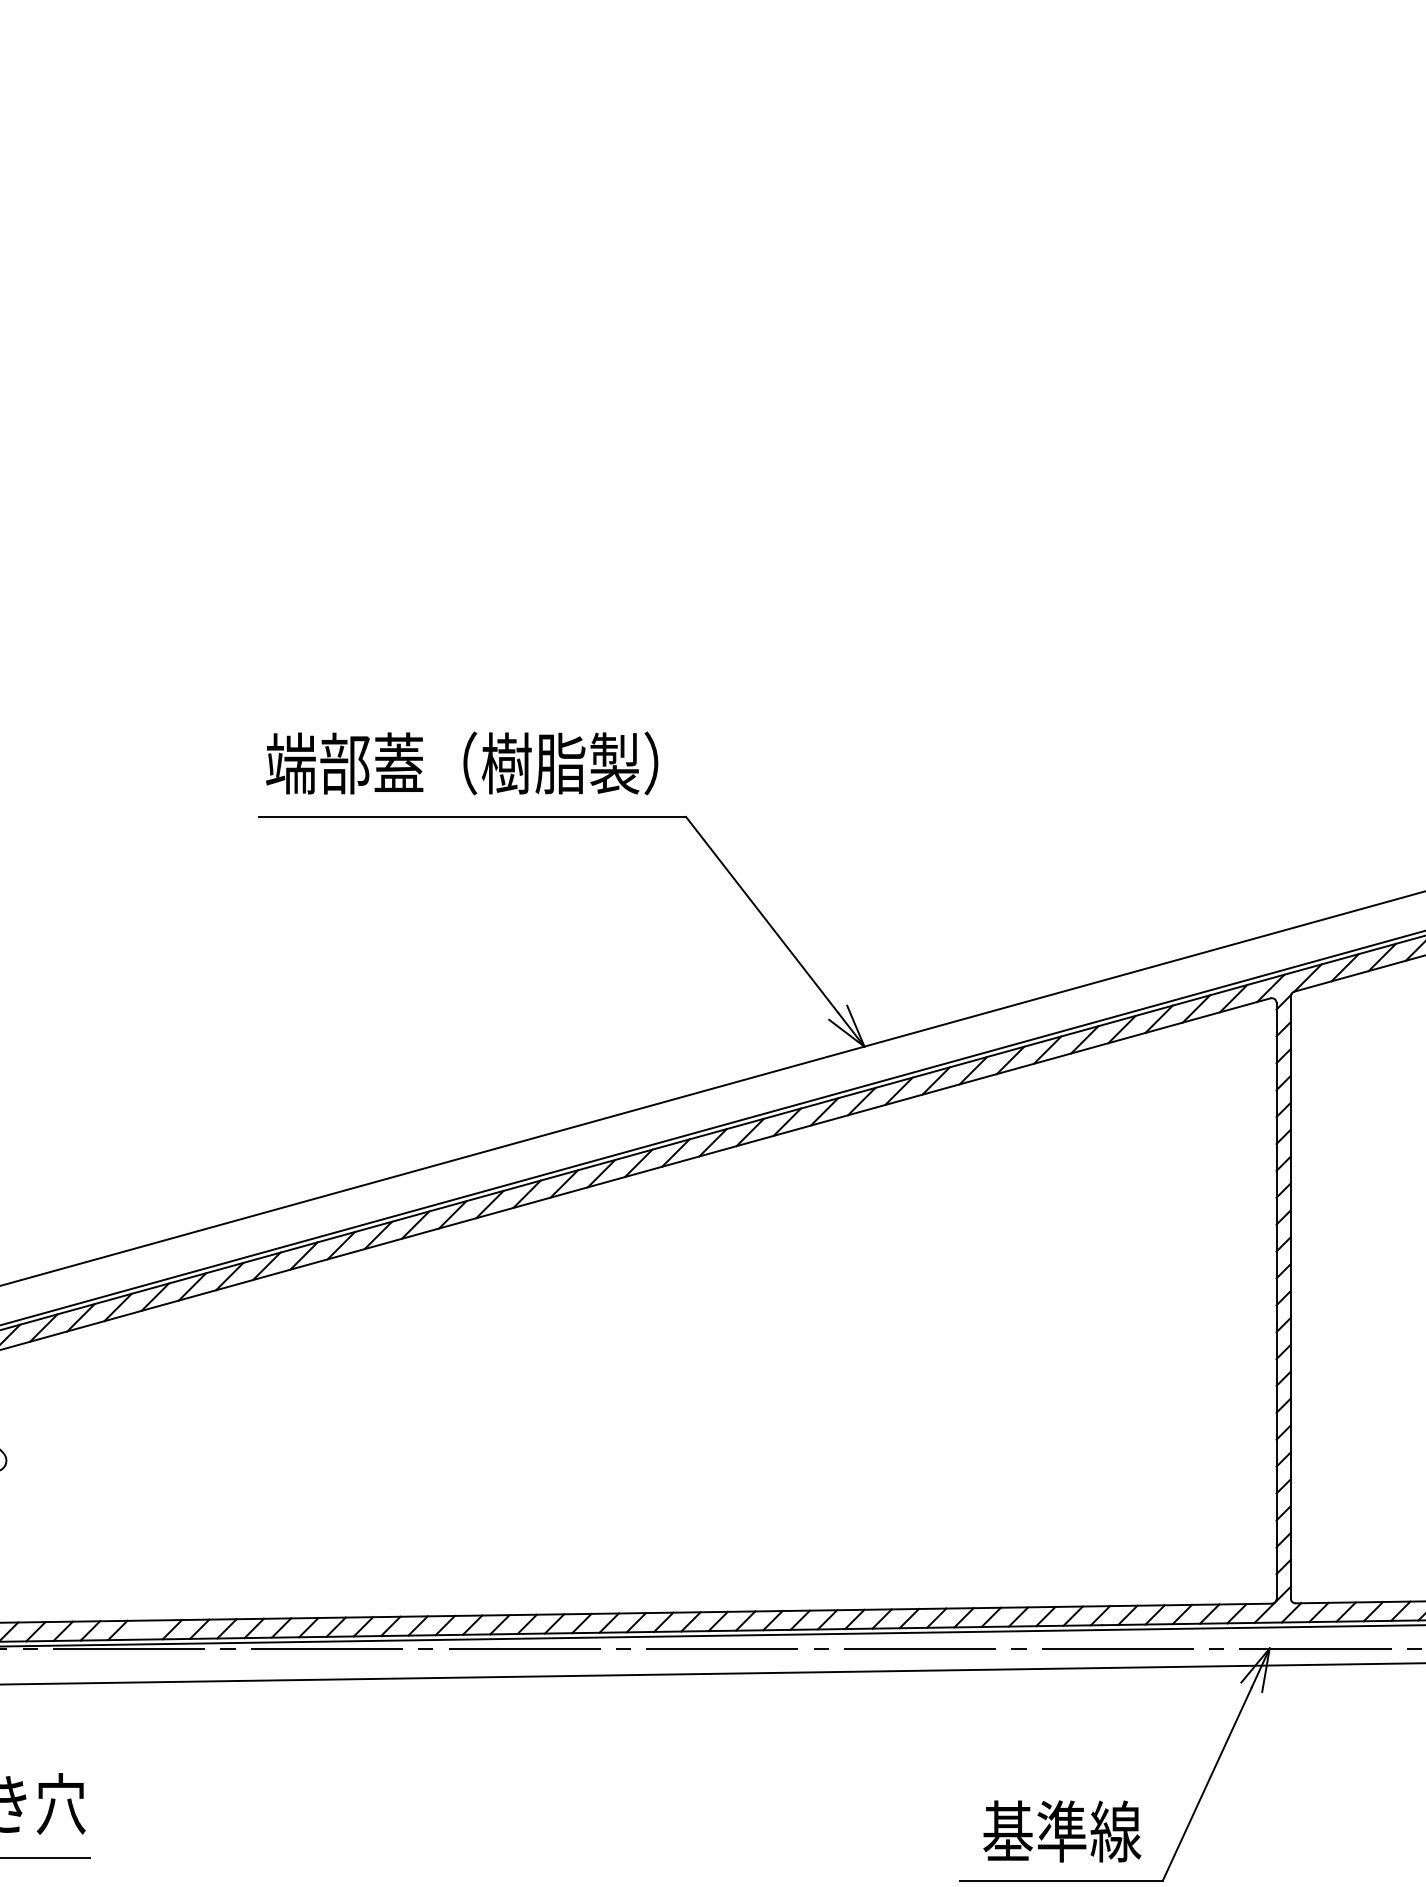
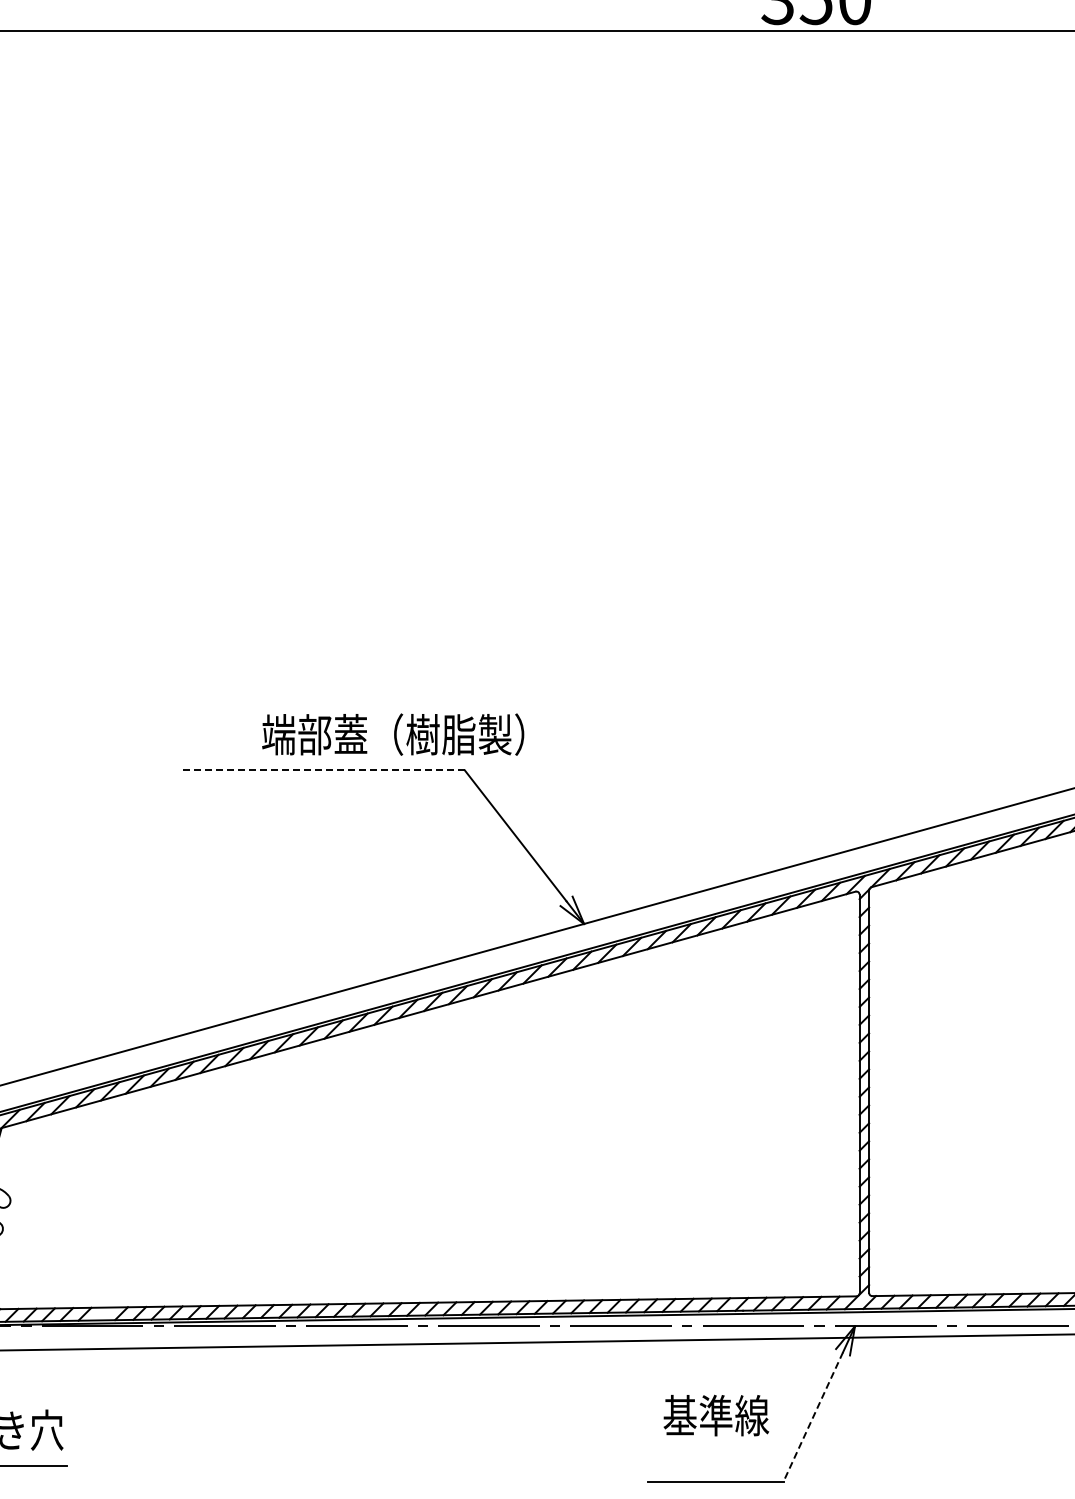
text: (462, 763) -> (393, 734), moved
line: (471, 817) -> (321, 770), solid -> dashed
line: (1207, 1784) -> (813, 1417), solid -> dashed
text: (1062, 1831) -> (716, 1415), moved

